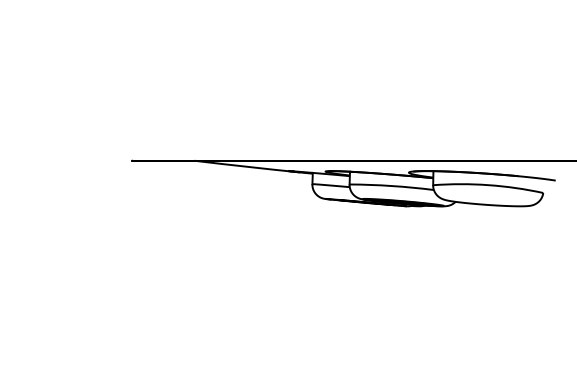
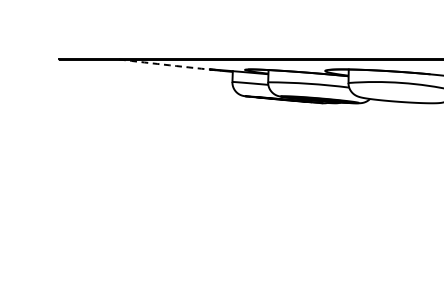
arc: (247, 166) -> (170, 65), solid -> dashed

